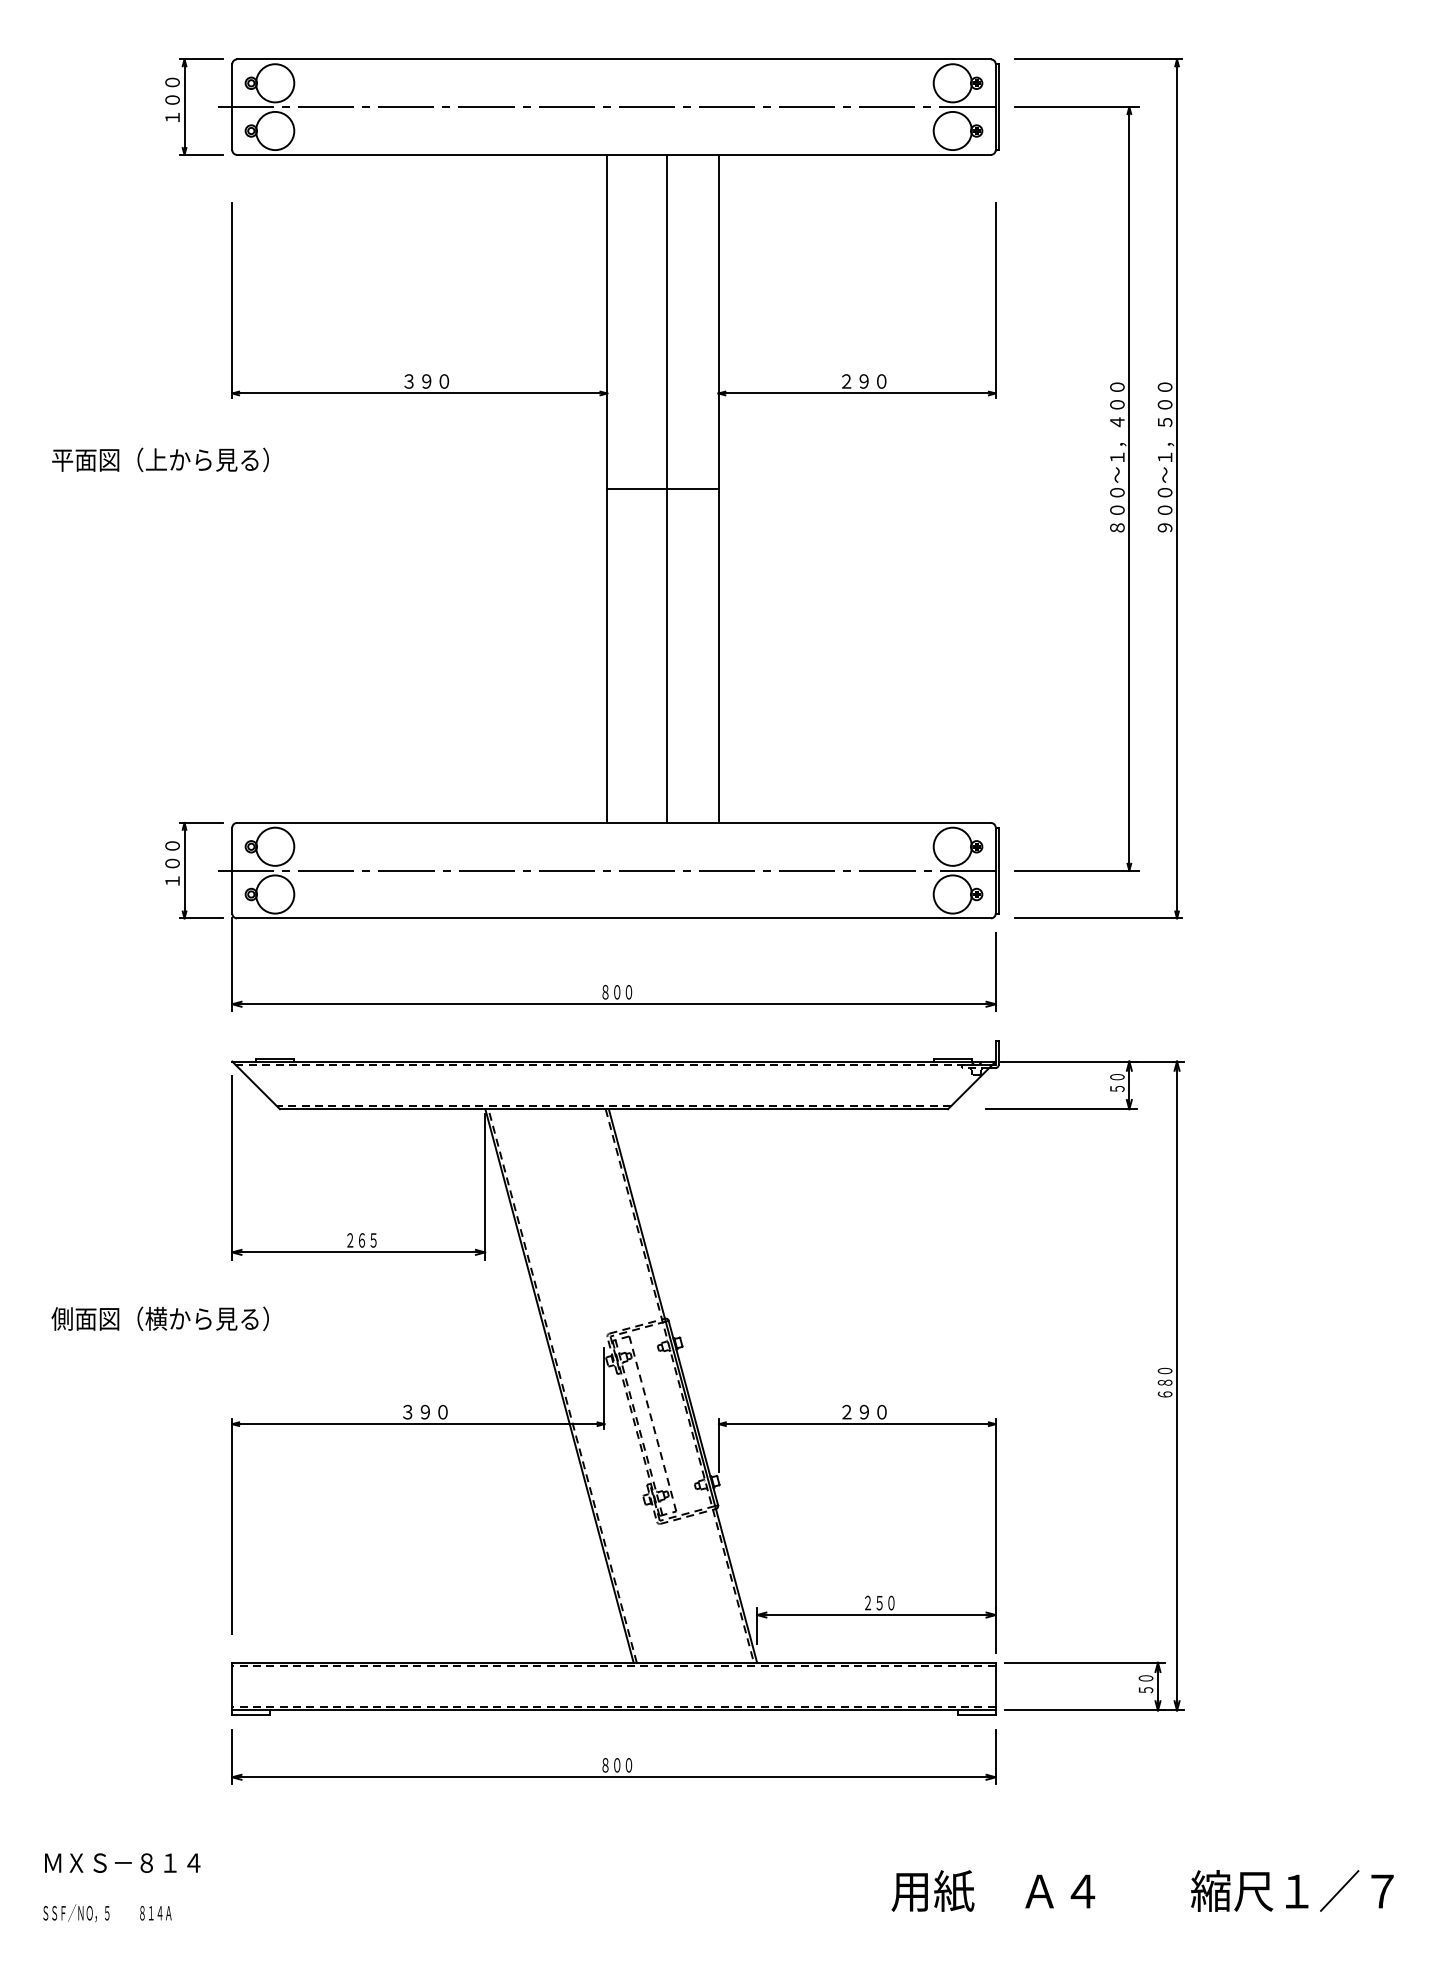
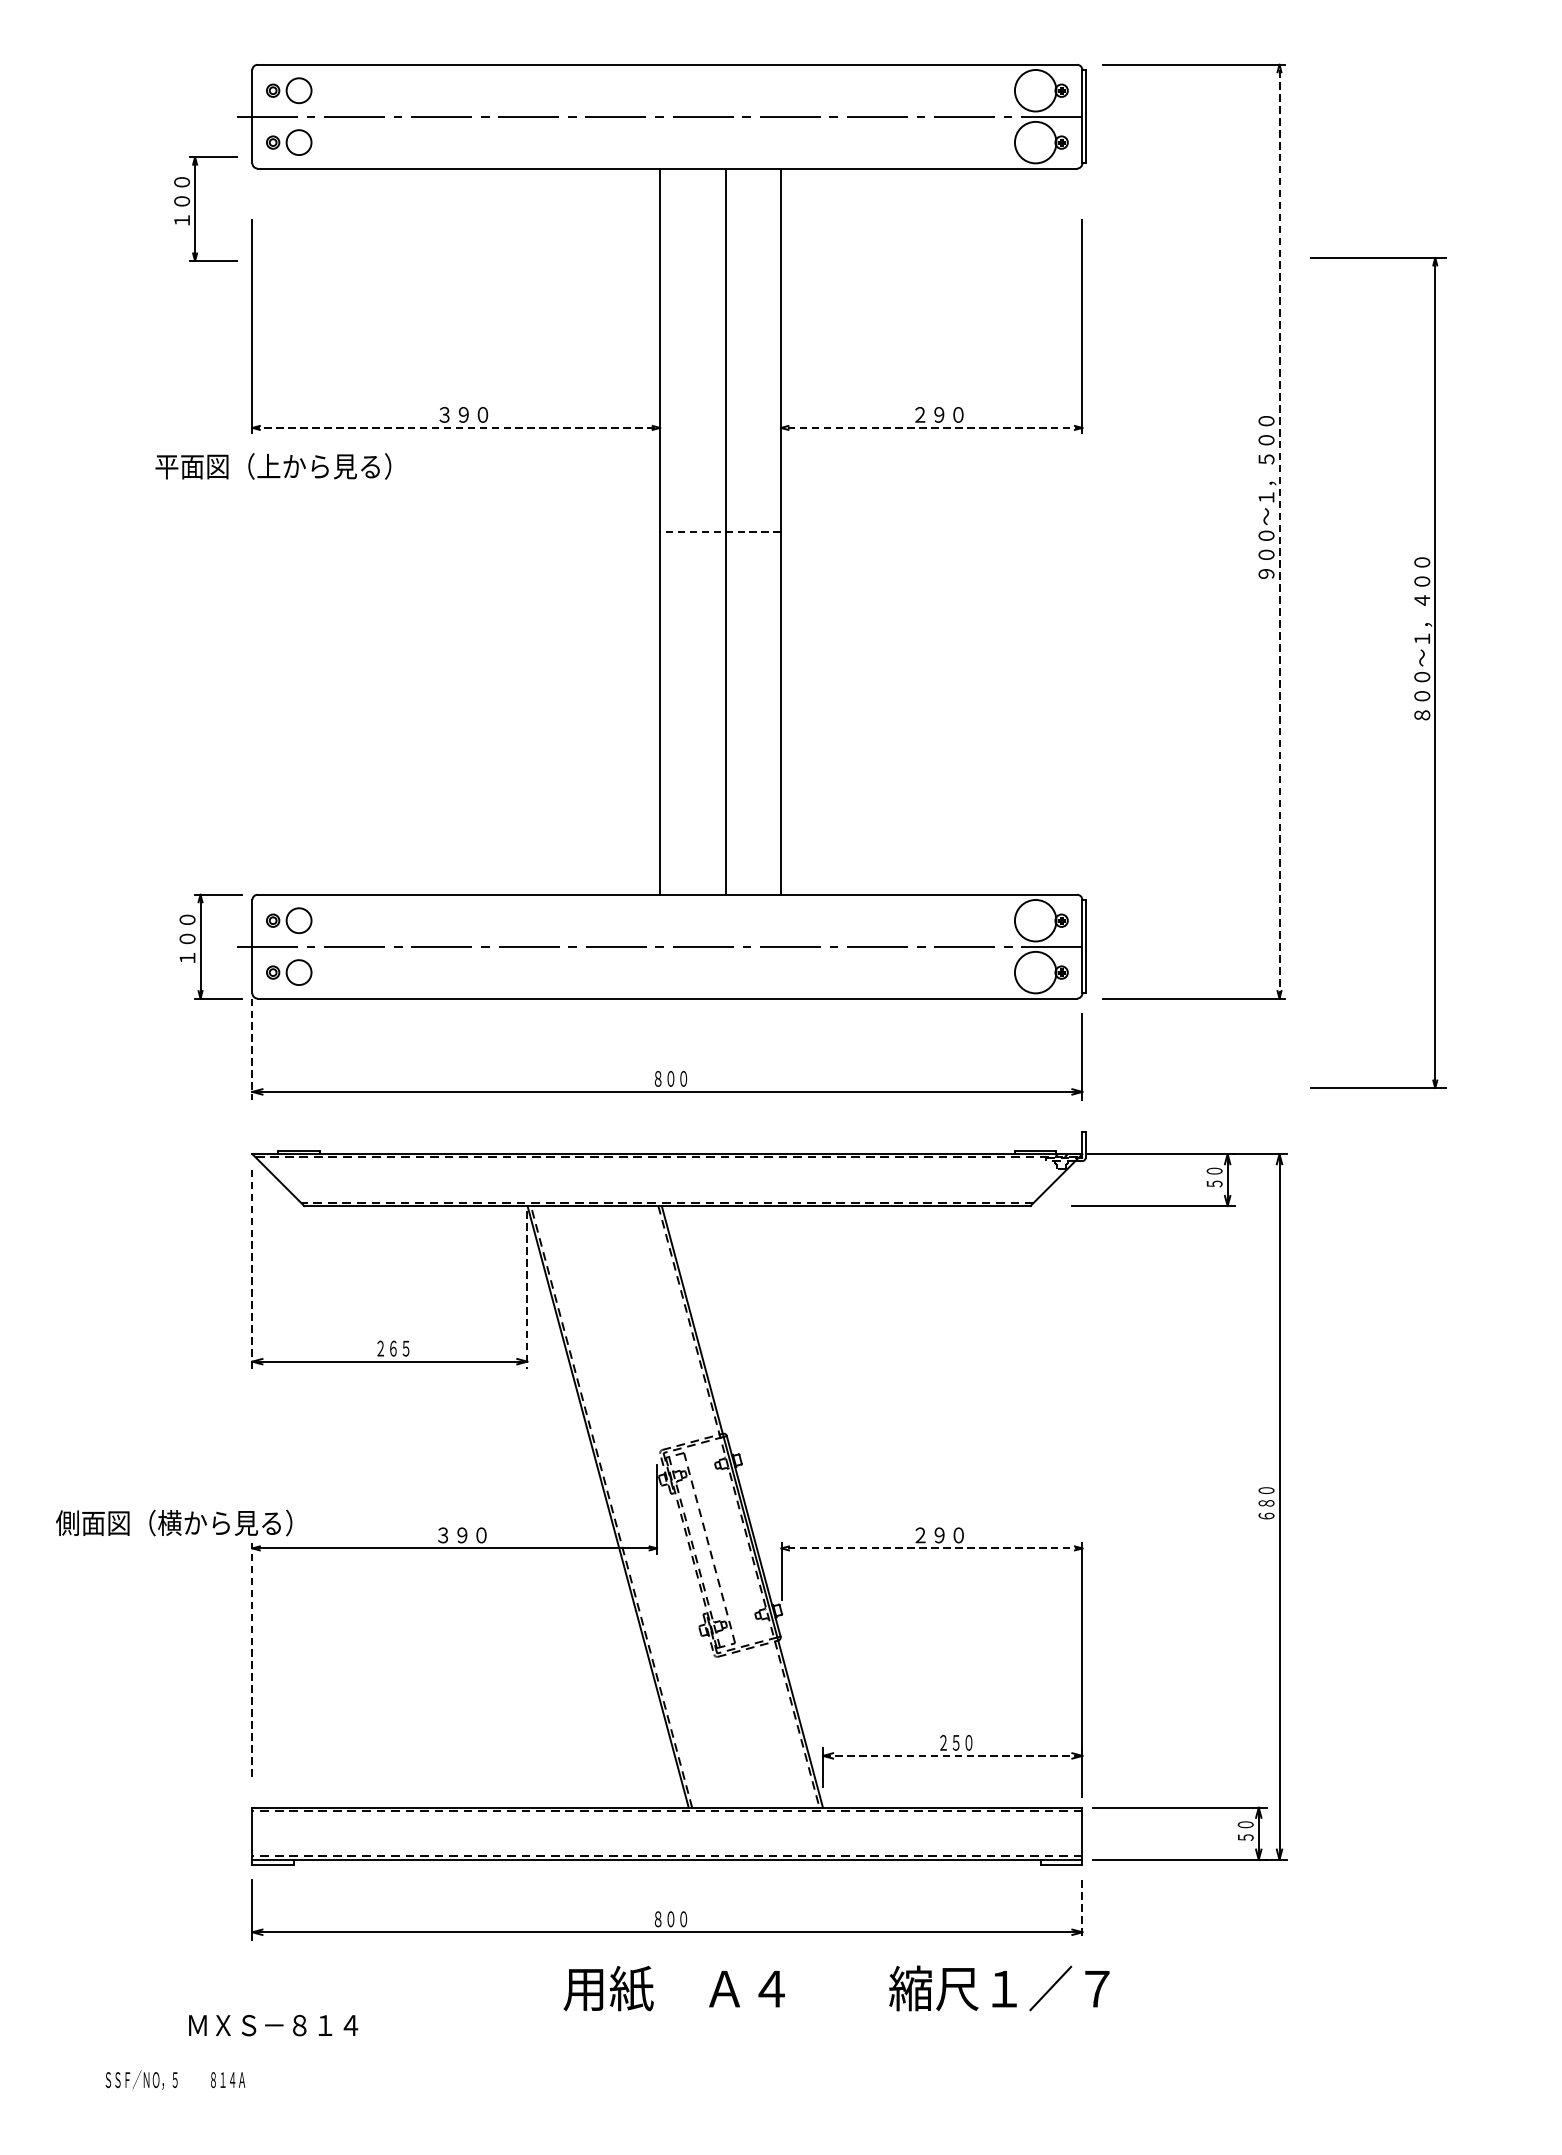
circle: (275, 83) -> (299, 90), size x0.6
part: (185, 106) -> (196, 208), moved
circle: (275, 130) -> (299, 142), size x0.6
line: (419, 393) -> (455, 427), solid -> dashed
line: (857, 393) -> (932, 427), solid -> dashed
text: (160, 459) -> (273, 466), moved
line: (662, 488) -> (720, 531), solid -> dashed
line: (1177, 488) -> (1279, 531), solid -> dashed
part: (1110, 490) -> (1414, 674), moved
circle: (275, 846) -> (299, 920), size x0.6
circle: (275, 894) -> (299, 972), size x0.6
line: (232, 964) -> (252, 1048), solid -> dashed
line: (232, 1167) -> (252, 1269), solid -> dashed
line: (485, 1186) -> (527, 1290), solid -> dashed
text: (159, 1318) -> (173, 1522), moved
line: (856, 1424) -> (931, 1548), solid -> dashed
line: (232, 1526) -> (252, 1659), solid -> dashed
line: (876, 1615) -> (952, 1756), solid -> dashed
line: (995, 1757) -> (1082, 1910), solid -> dashed
text: (122, 1862) -> (273, 2024), moved
text: (1142, 1890) -> (836, 1987), moved
text: (107, 1913) -> (175, 2080), moved

